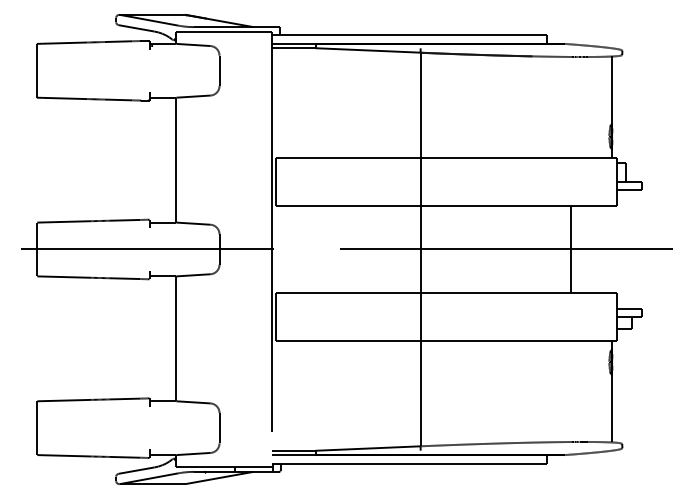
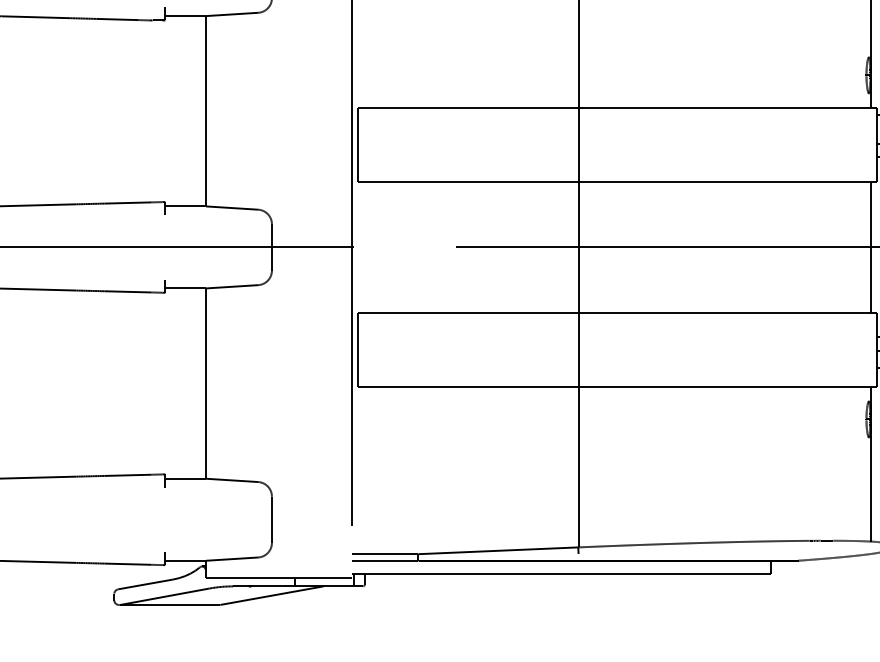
line: (571, 249) -> (870, 247), moved

